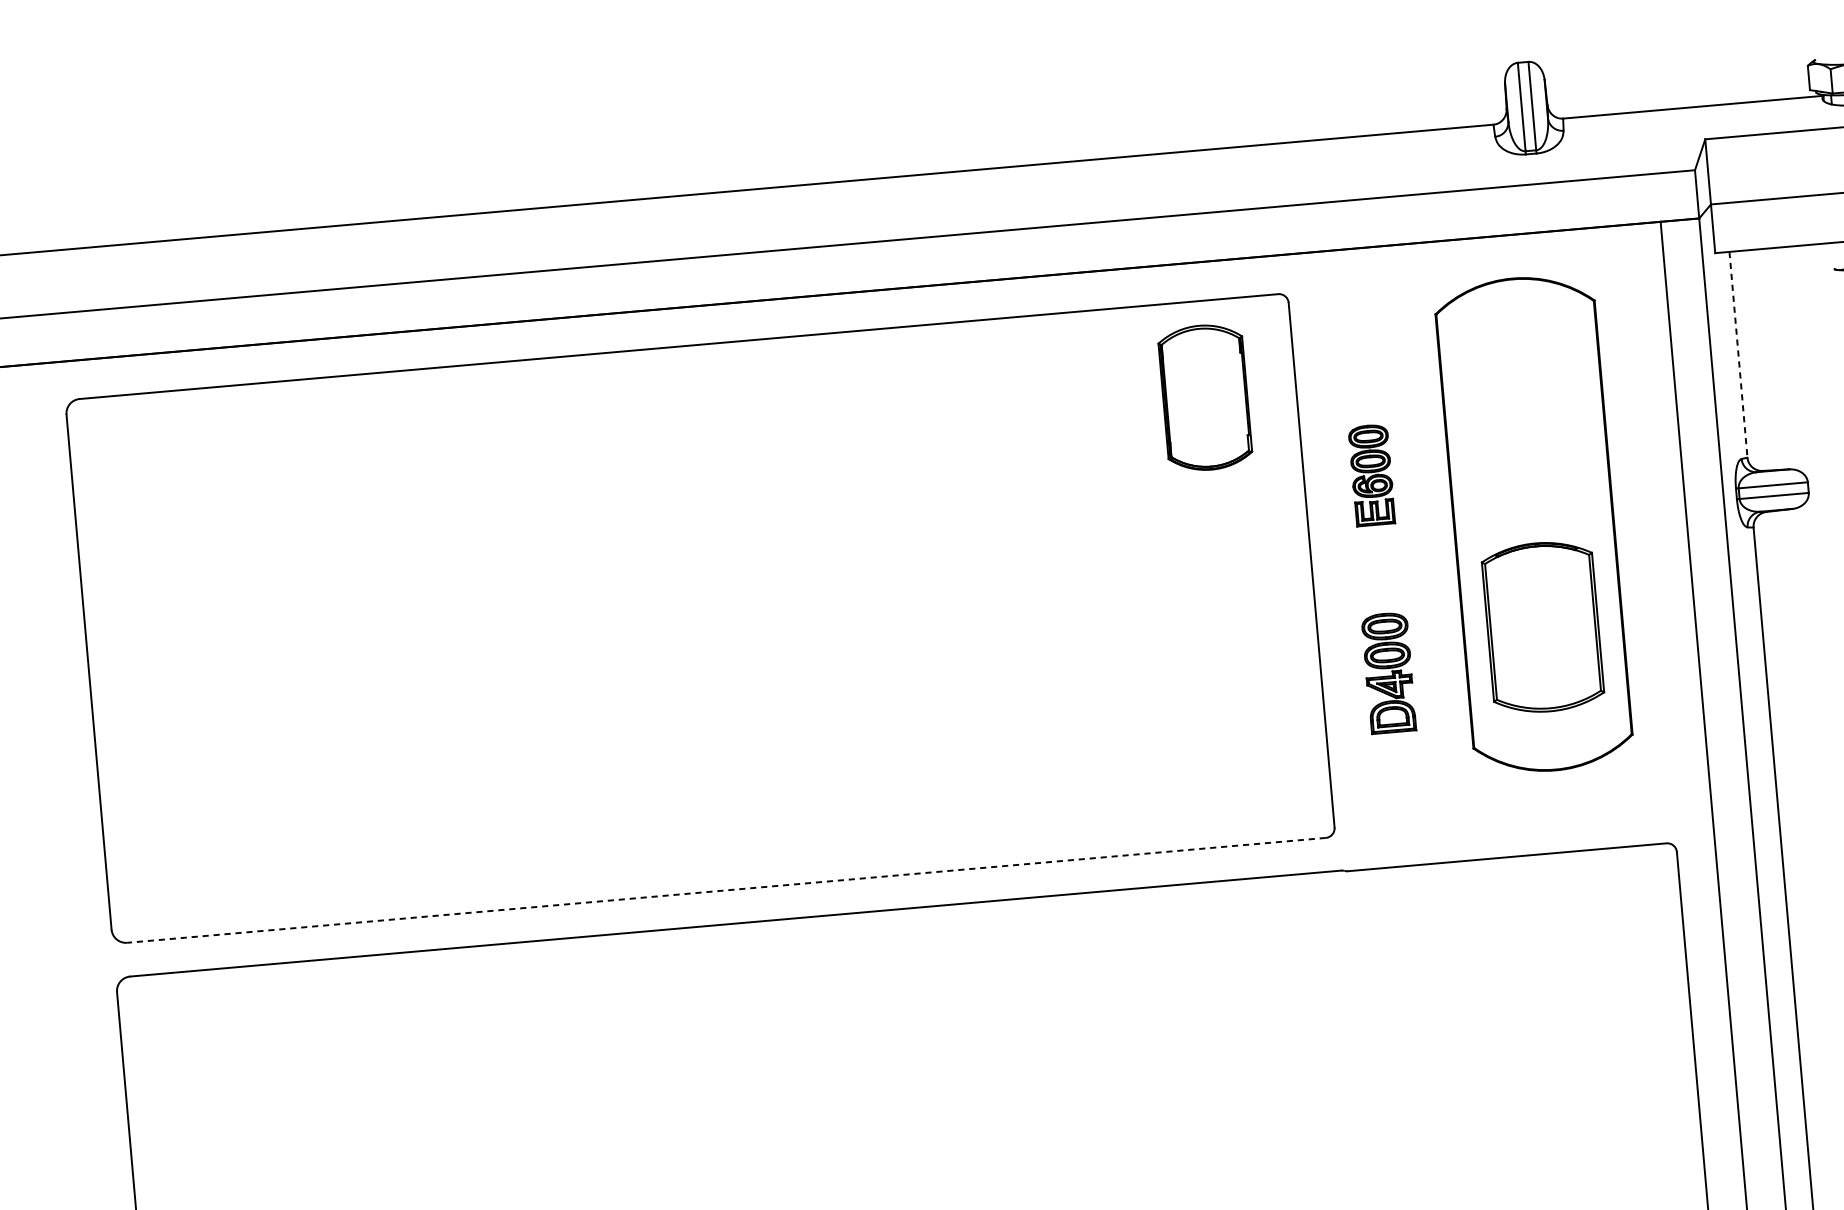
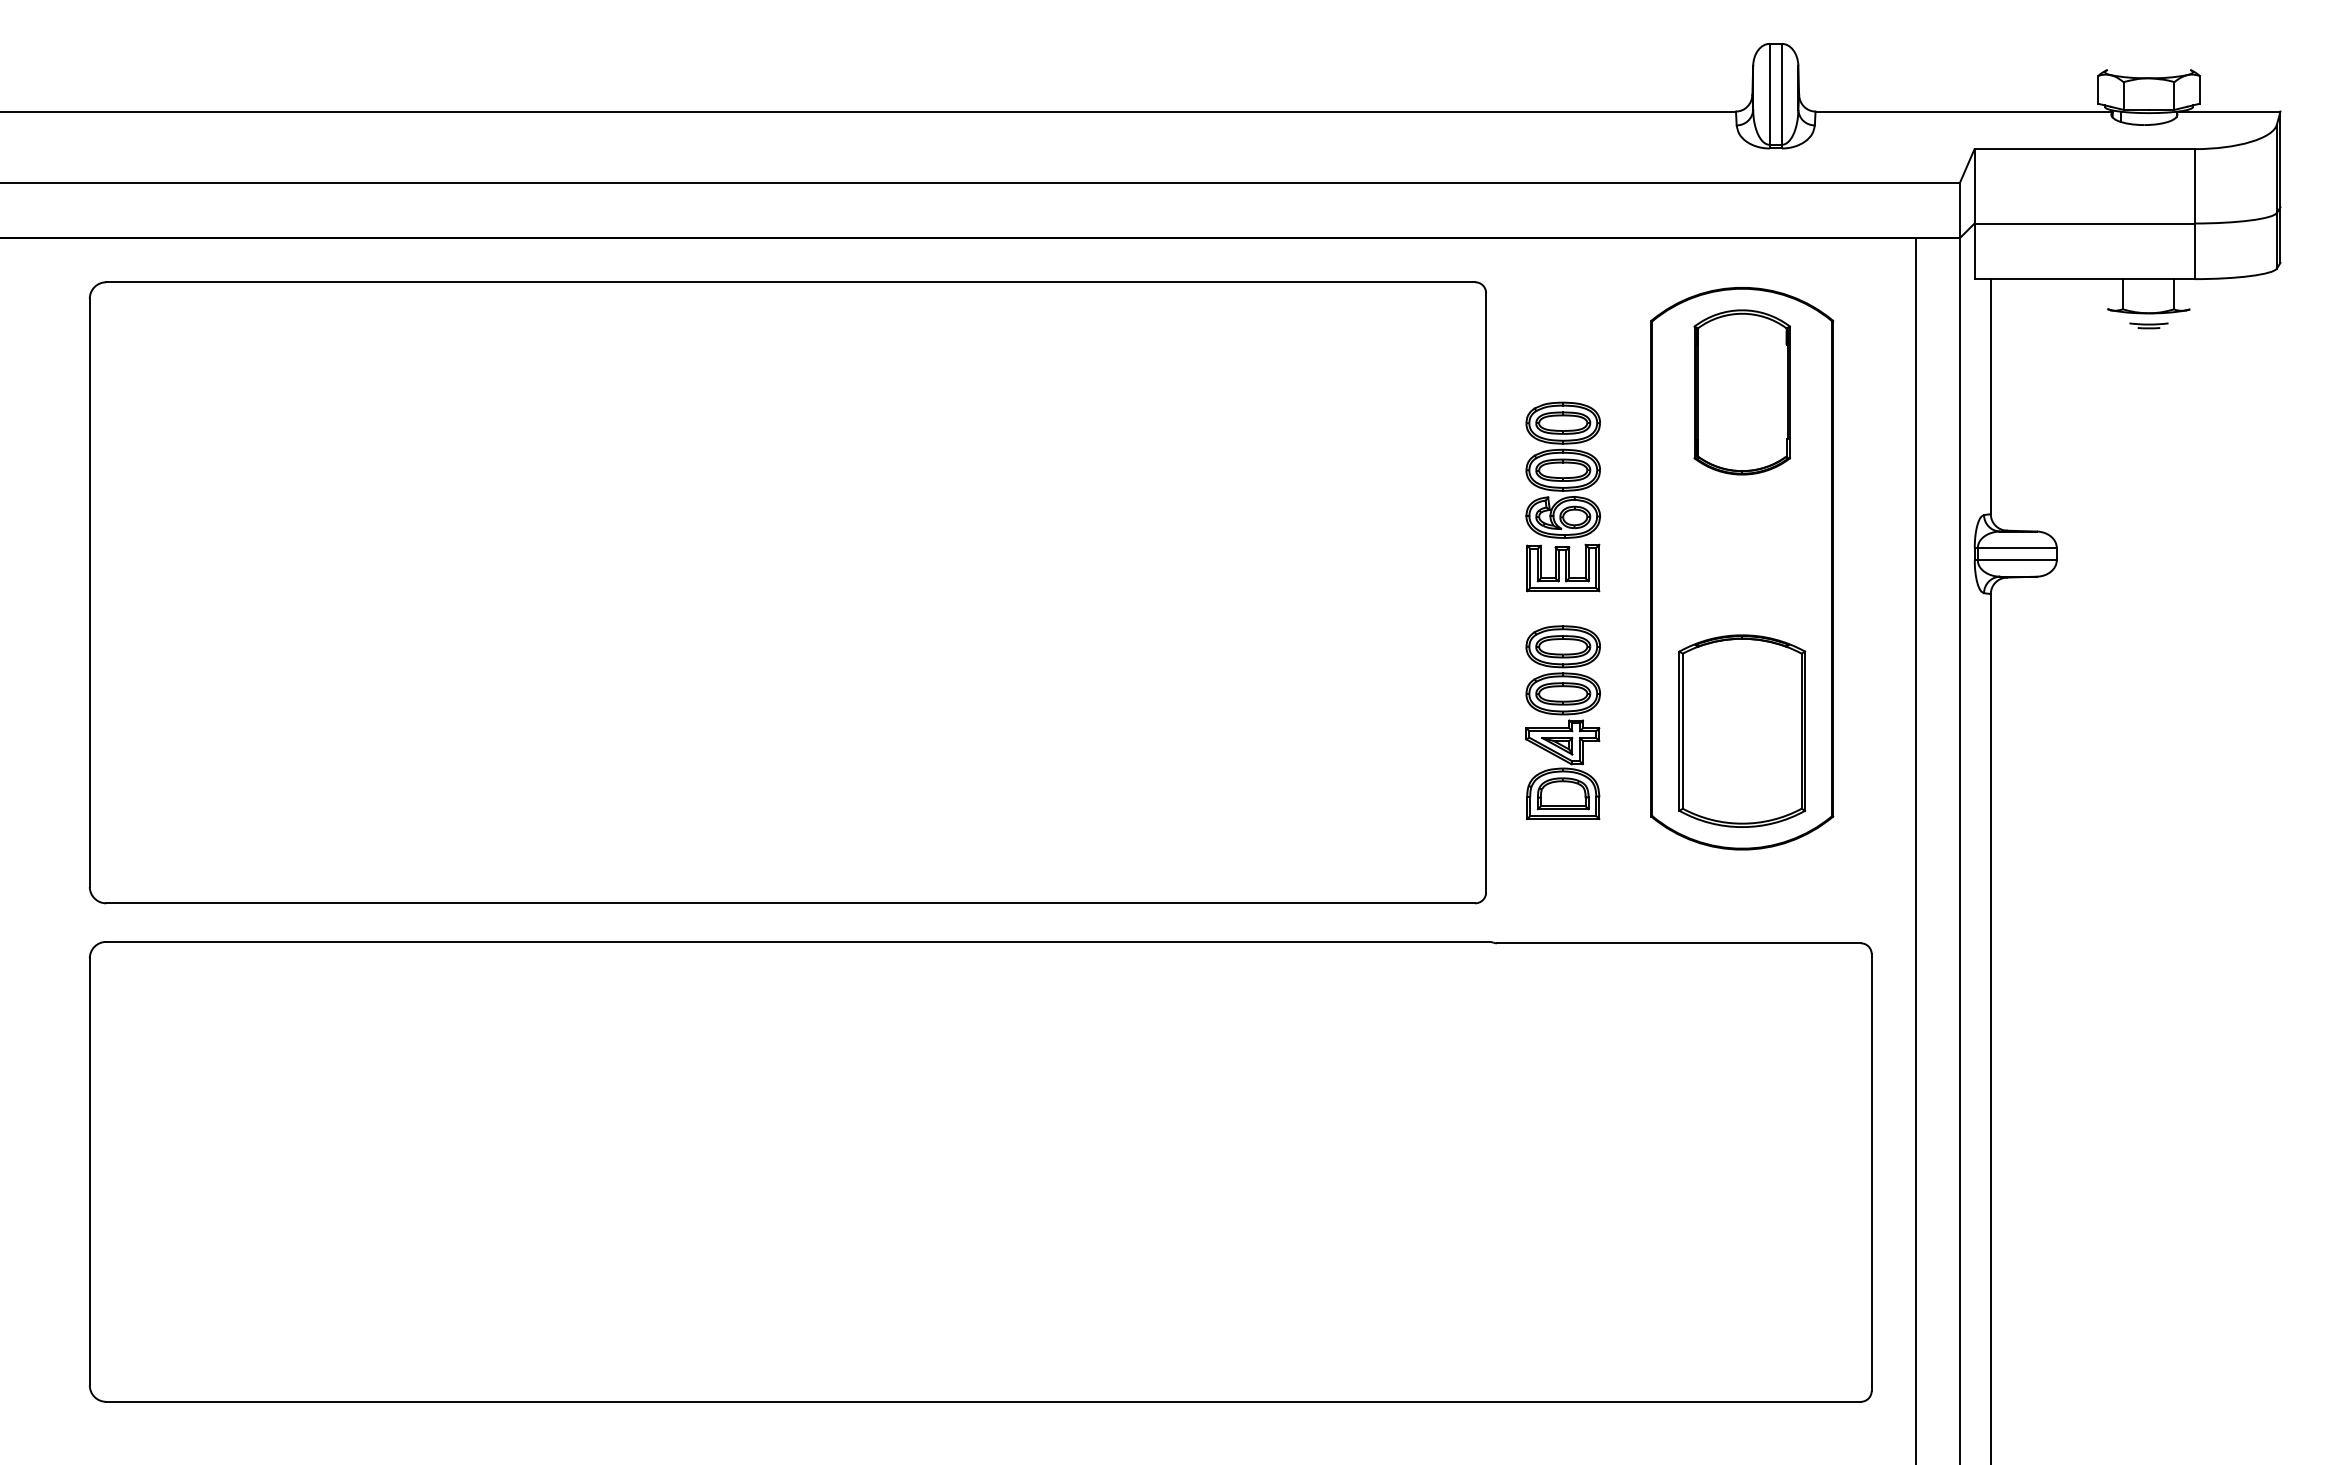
line: (1738, 354) -> (1990, 396), dashed -> solid
part: (1204, 397) -> (1741, 392), moved
part: (1371, 474) -> (1563, 496), size x1.67
part: (1543, 626) -> (1742, 730), moved
part: (1388, 672) -> (1562, 722), size x1.43
line: (726, 890) -> (790, 903), dashed -> solid

